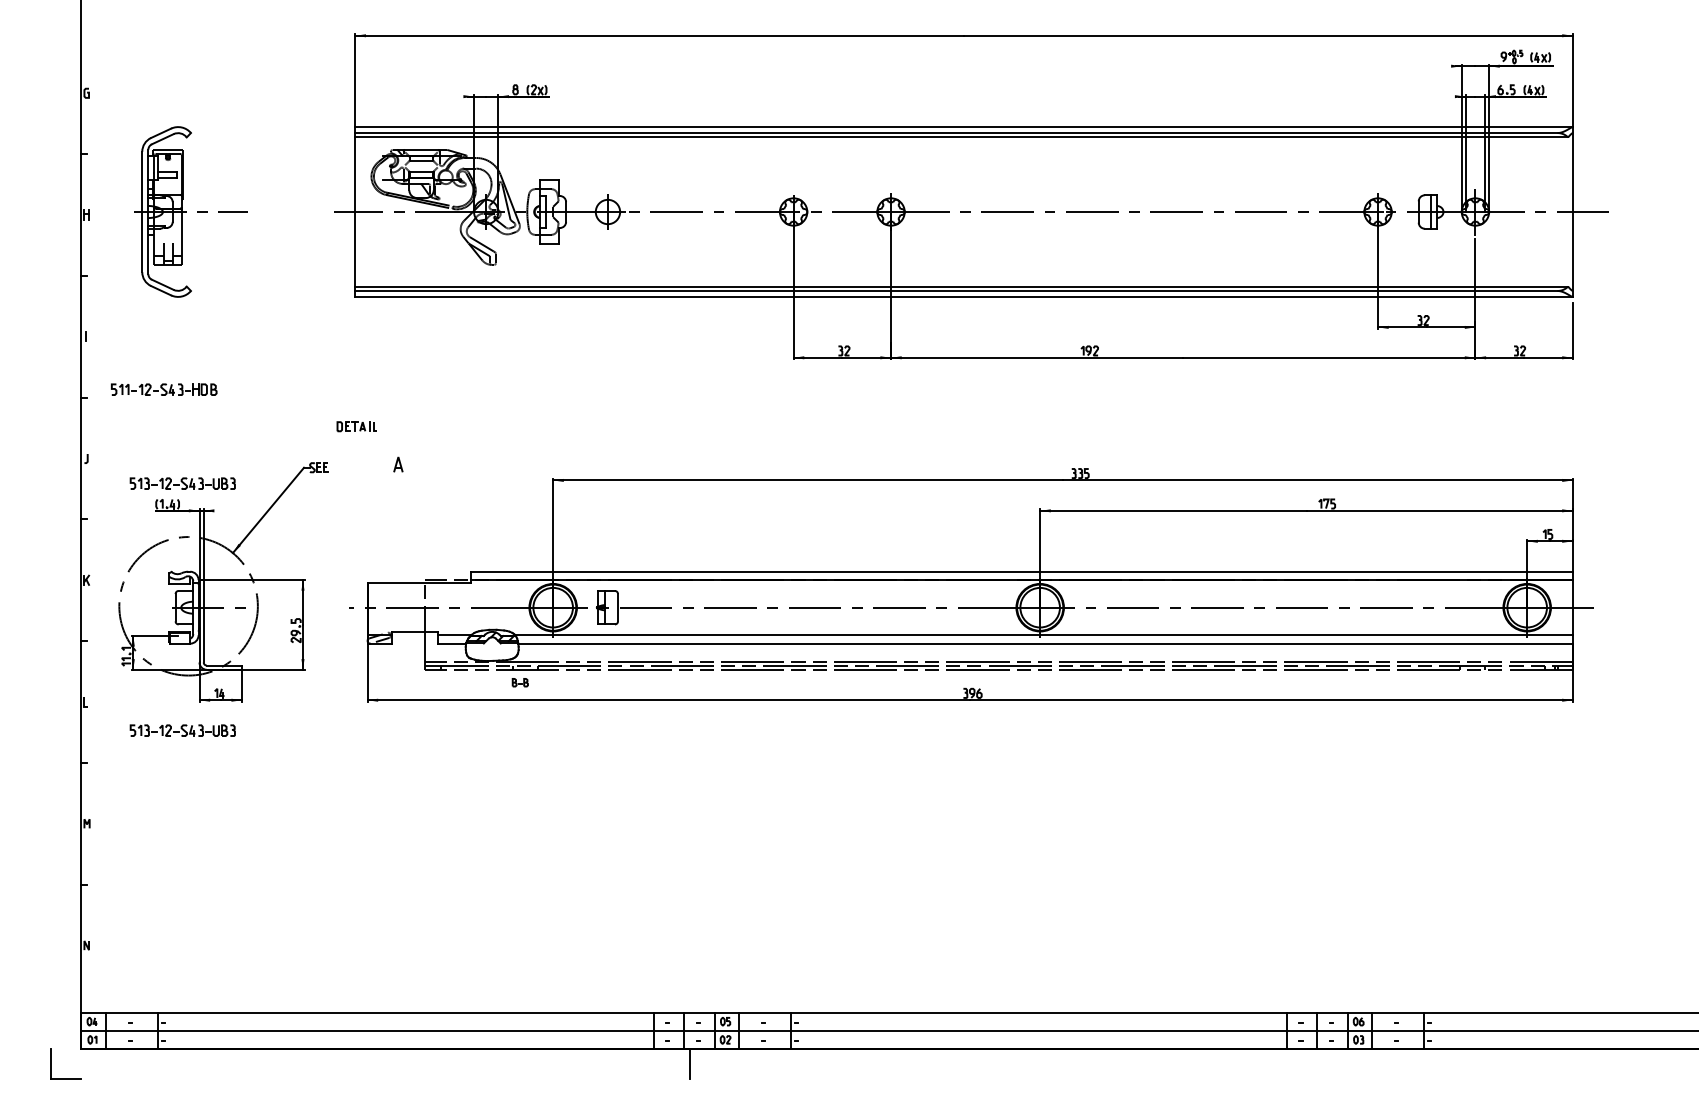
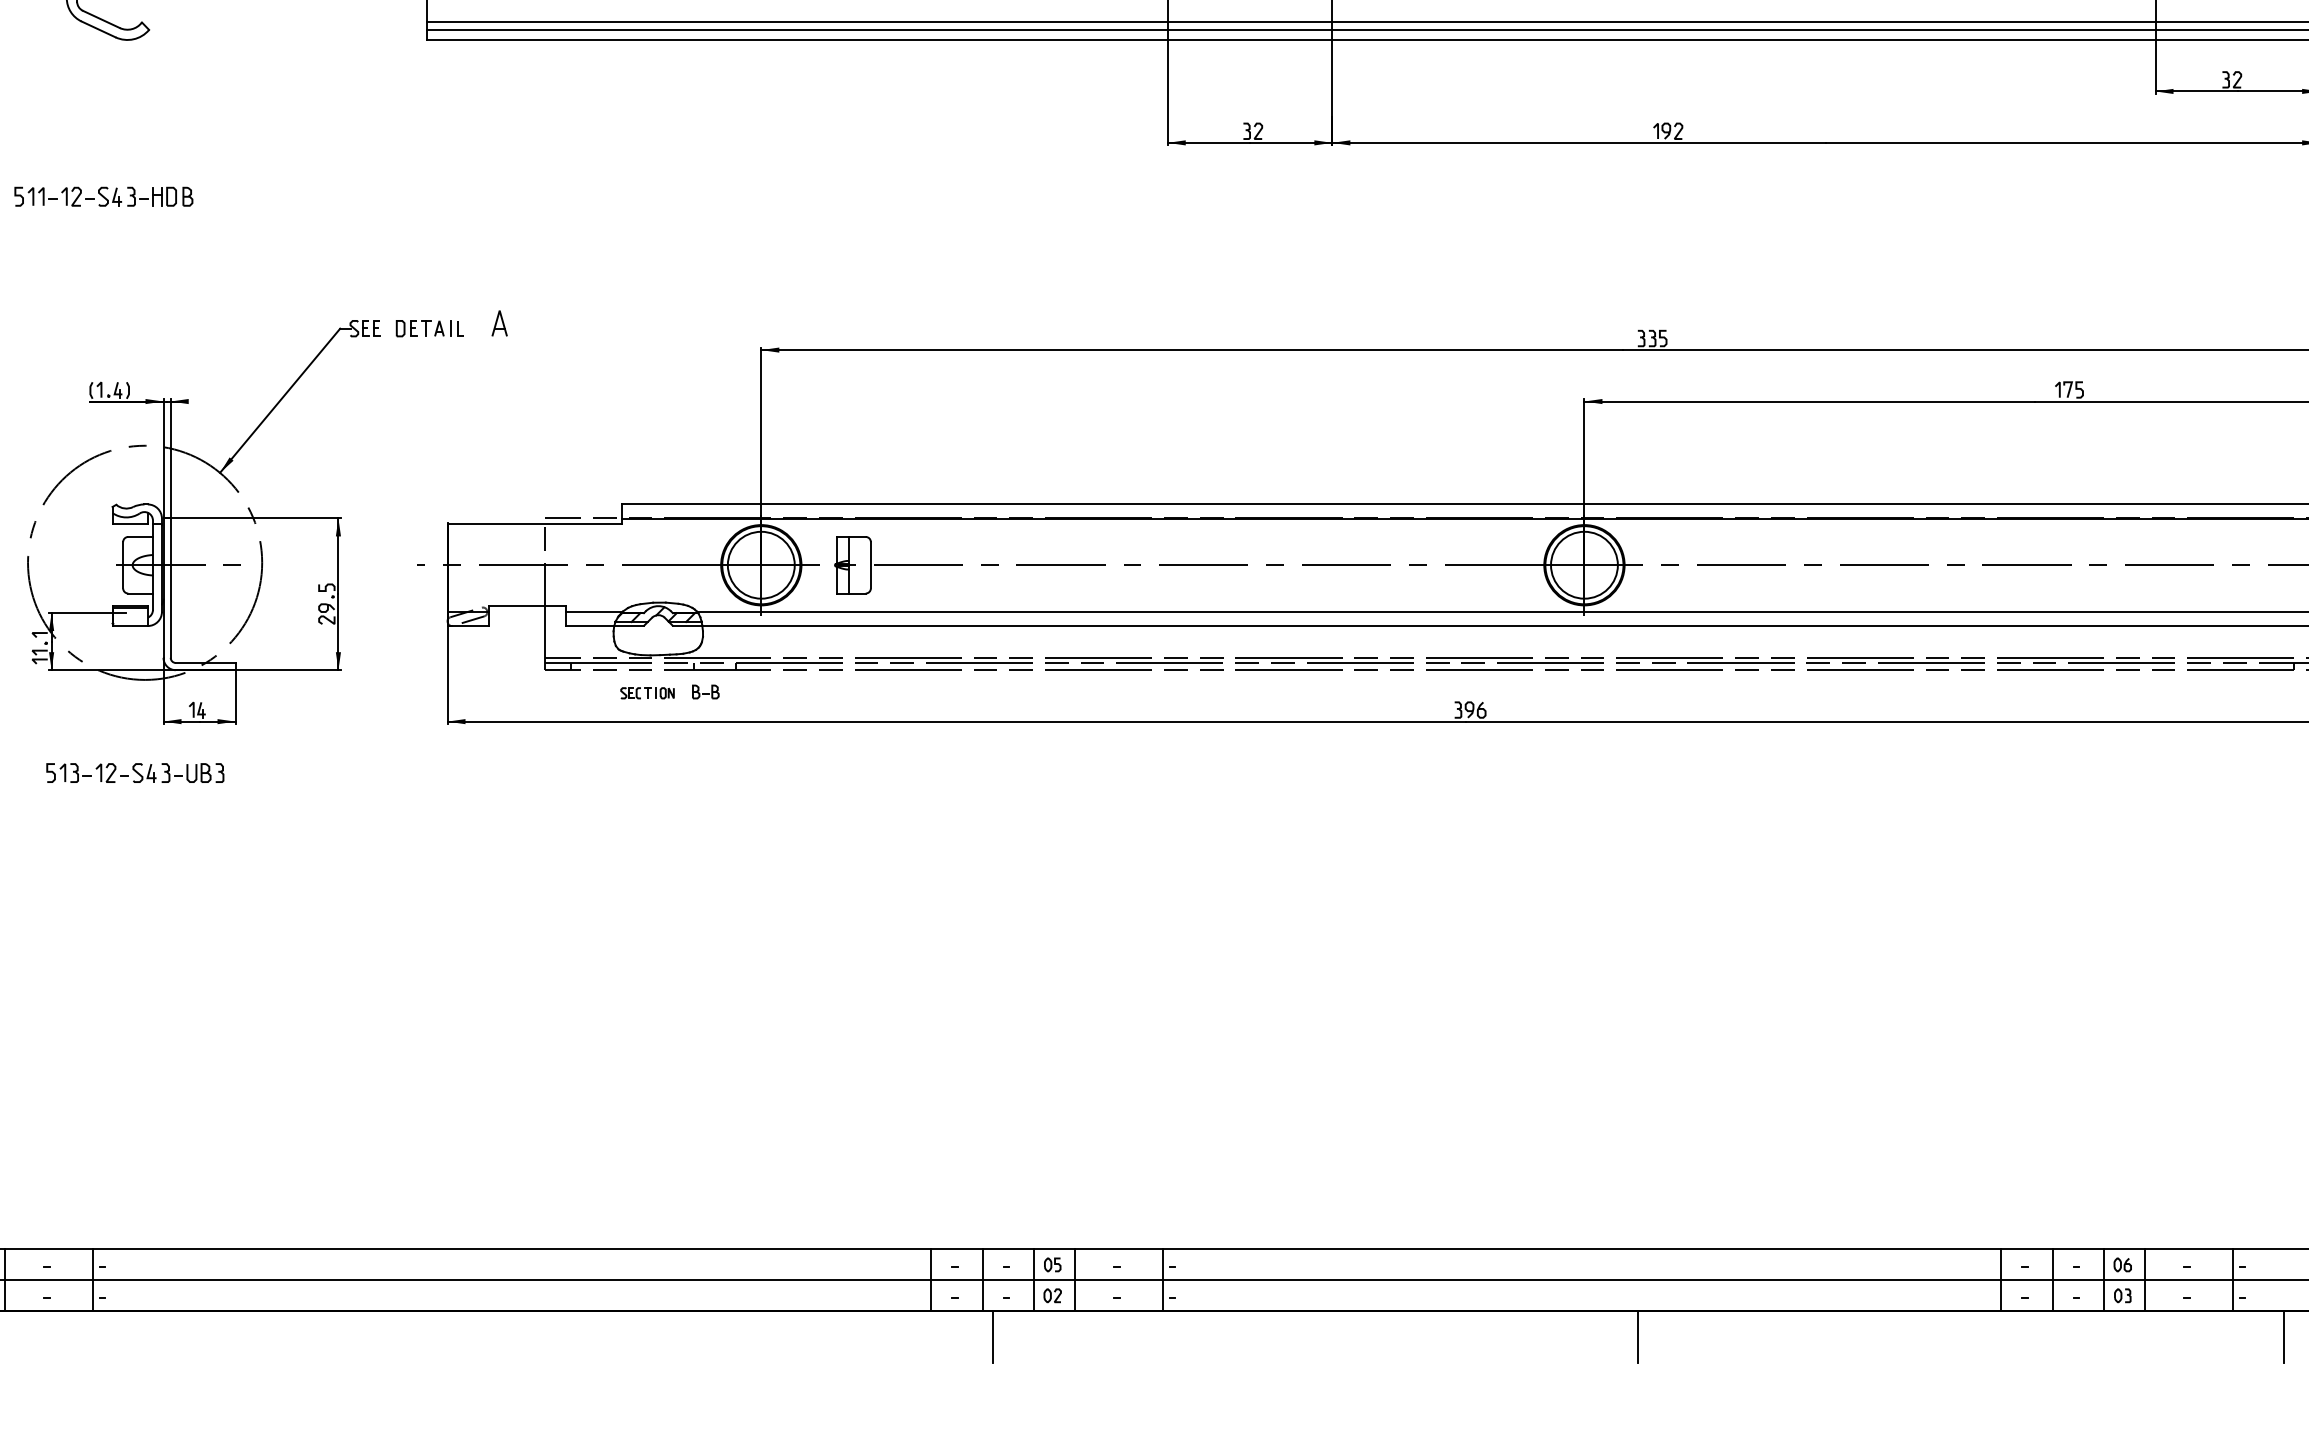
part: (356, 426) -> (428, 328), moved
part: (182, 483) -> (134, 355), removed
part: (485, 683) -> (646, 693), added
line: (1072, 1064) -> (1639, 1337), added
line: (1454, 1064) -> (2284, 1337), added

